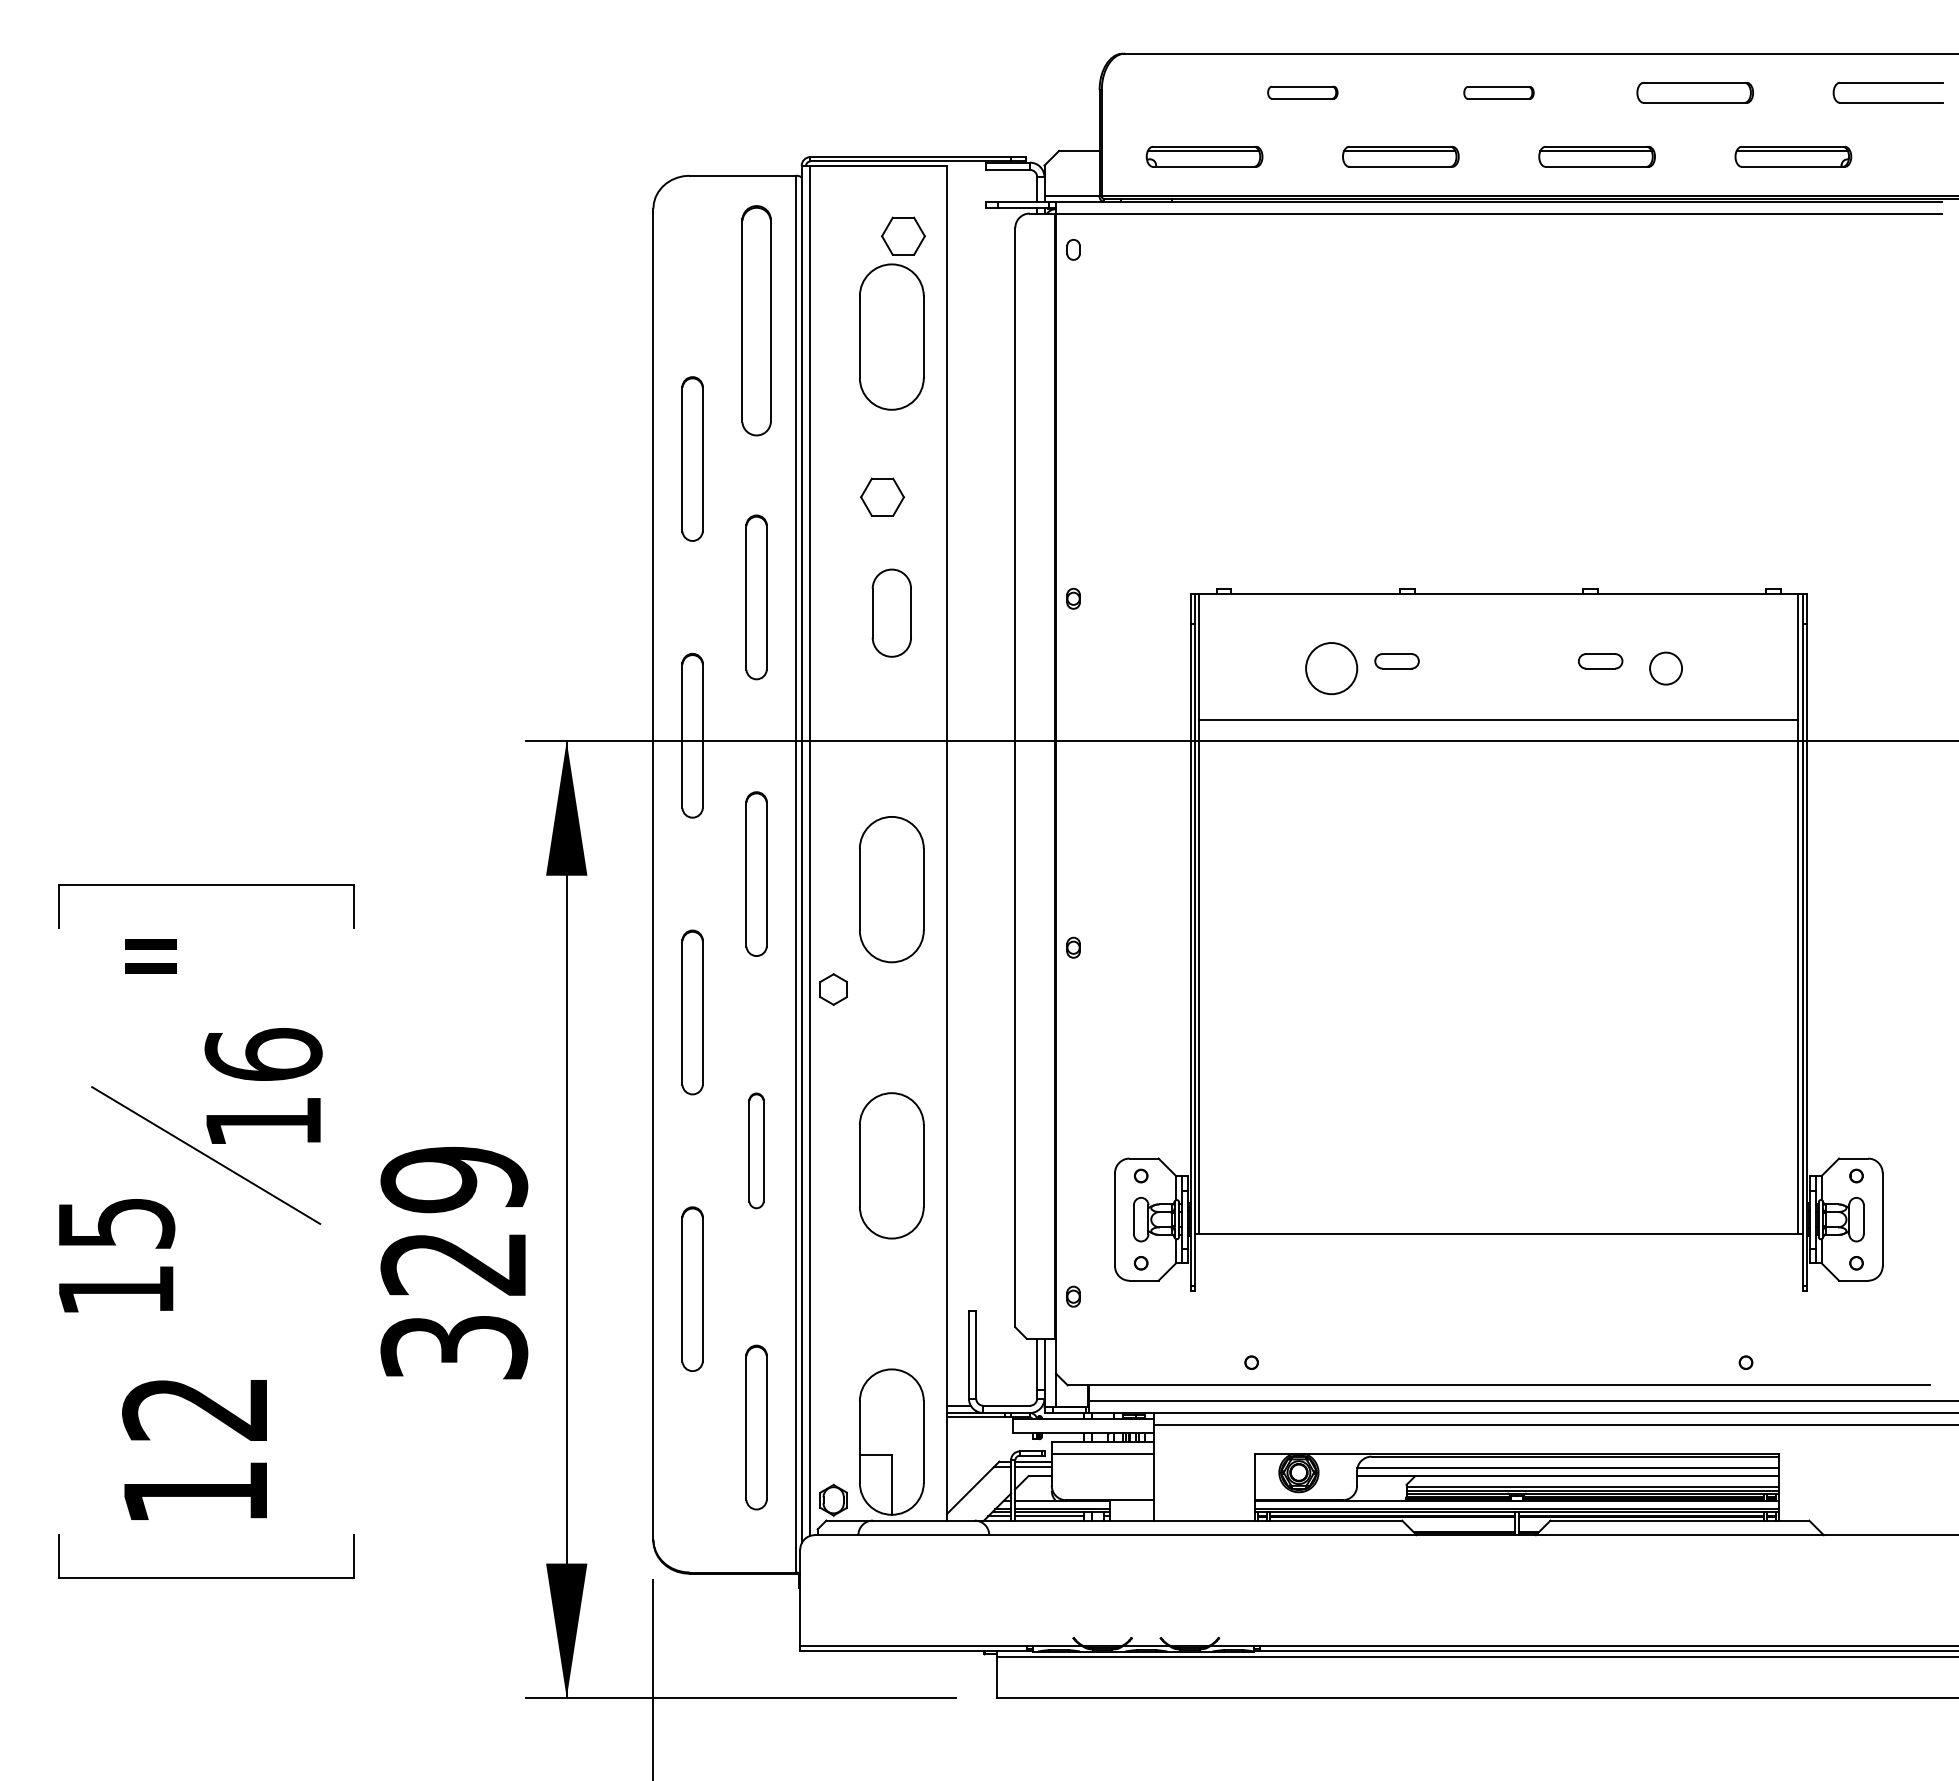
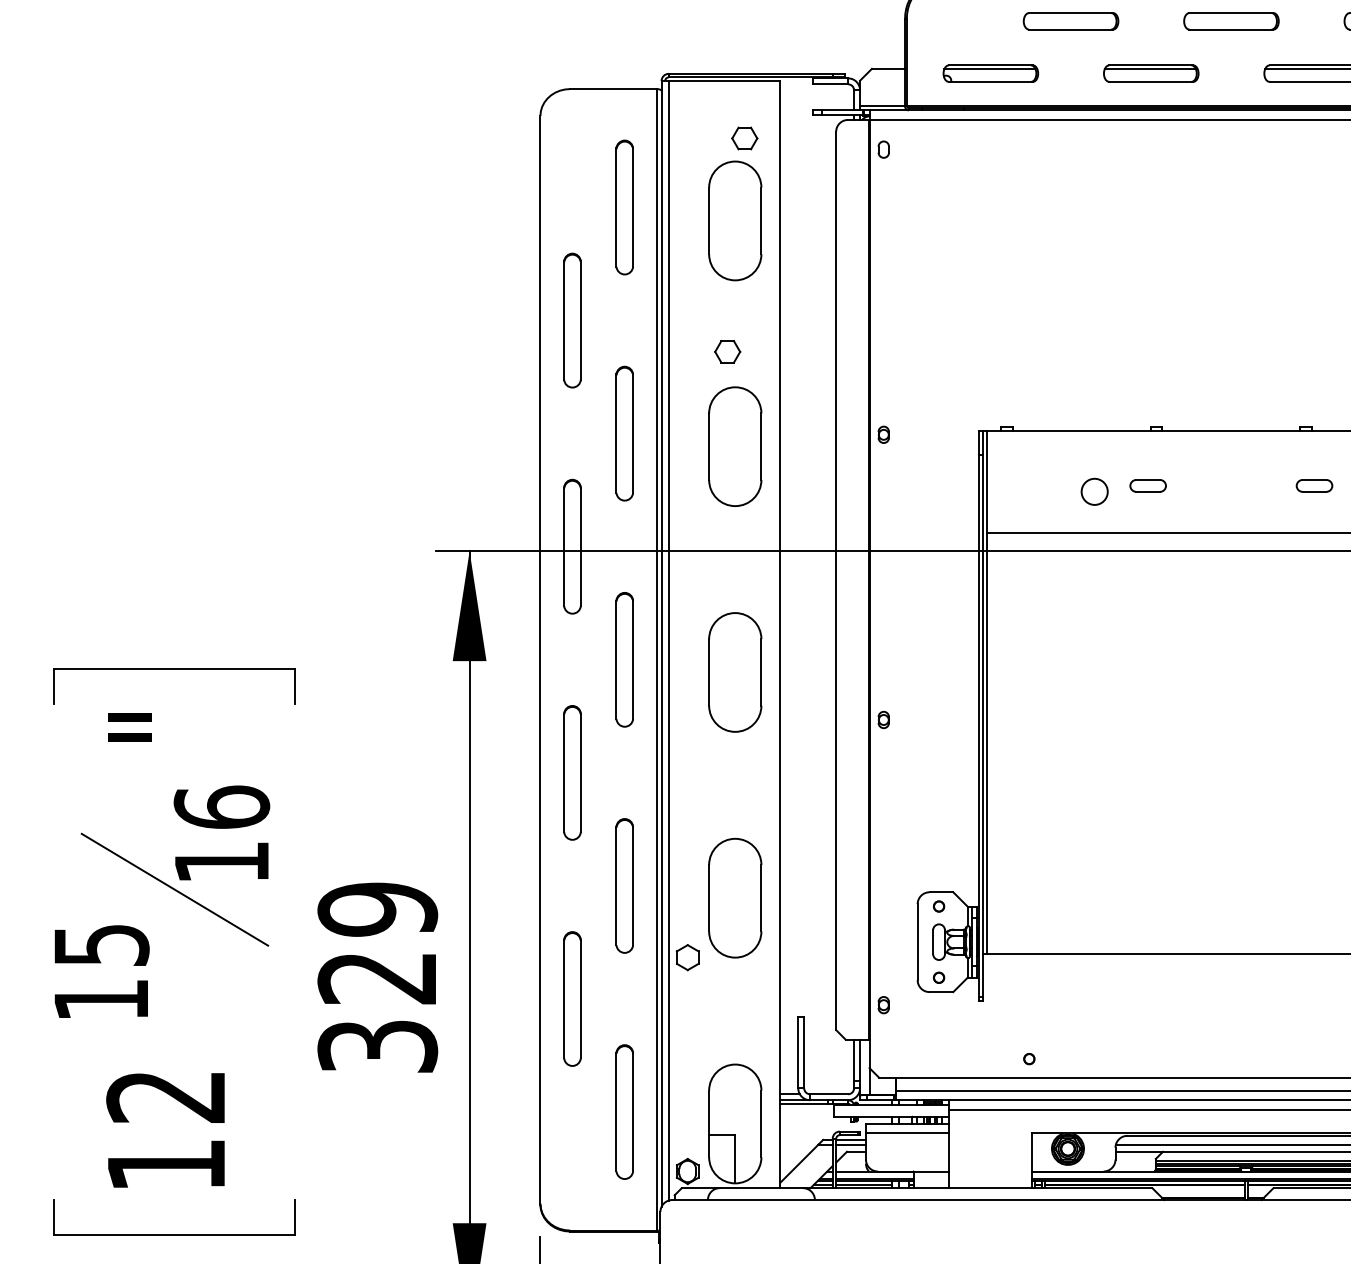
part: (1302, 92) -> (1070, 21), size x1.67
part: (1498, 92) -> (1231, 21), size x1.67
part: (903, 235) -> (744, 137), size x0.71
part: (756, 320) -> (624, 207), size x0.71
part: (882, 497) -> (727, 352), size x0.71
part: (891, 612) -> (735, 446), size x1.67
circle: (1331, 668) -> (1094, 491), size x0.62
part: (833, 989) -> (687, 957), moved
part: (756, 1150) -> (624, 885), size x1.43

